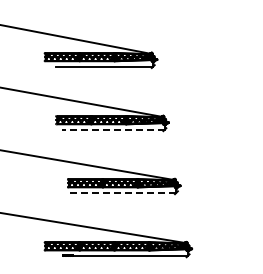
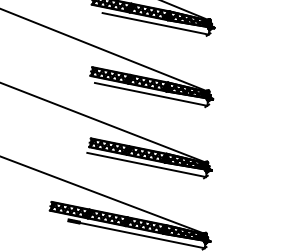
line: (113, 129) -> (151, 94), dashed -> solid
line: (121, 192) -> (146, 164), dashed -> solid

